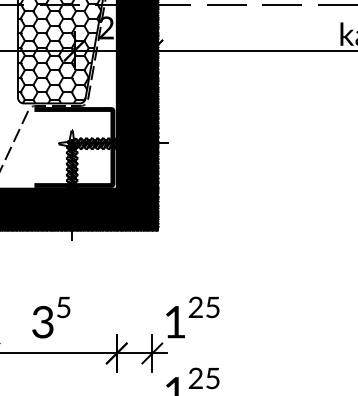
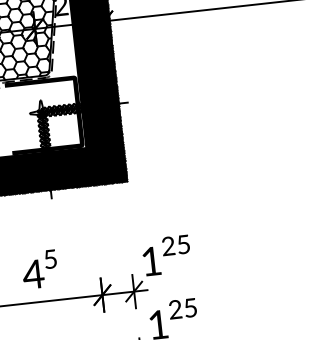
text: (42, 321) -> (33, 273), 3 -> 4

